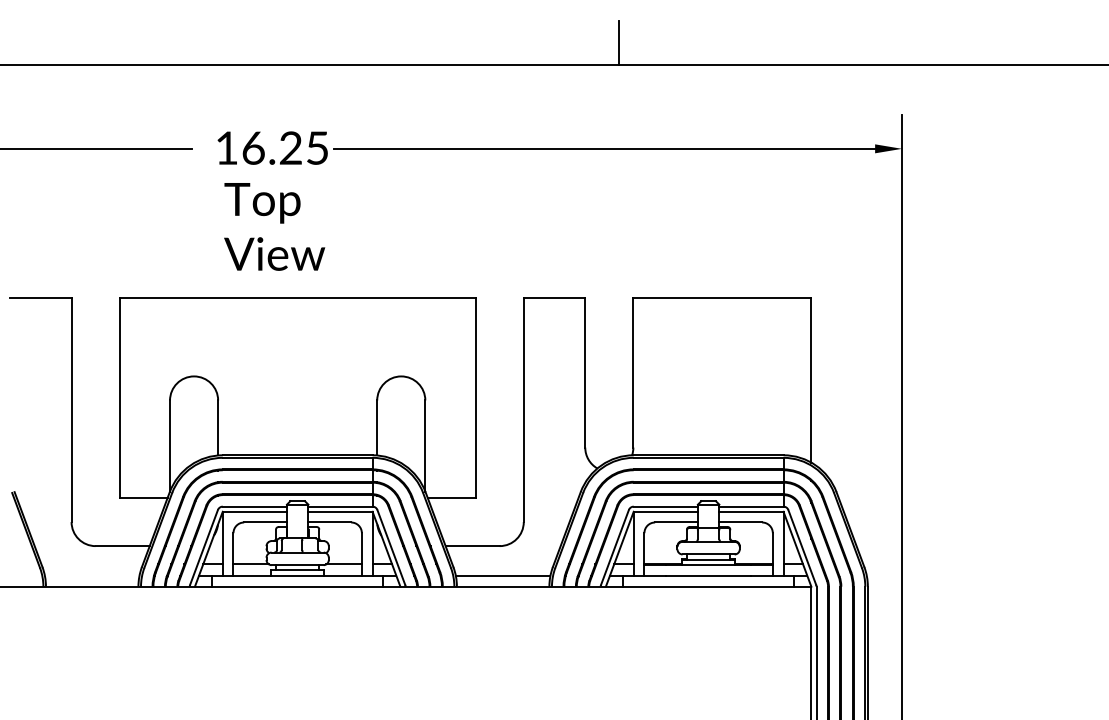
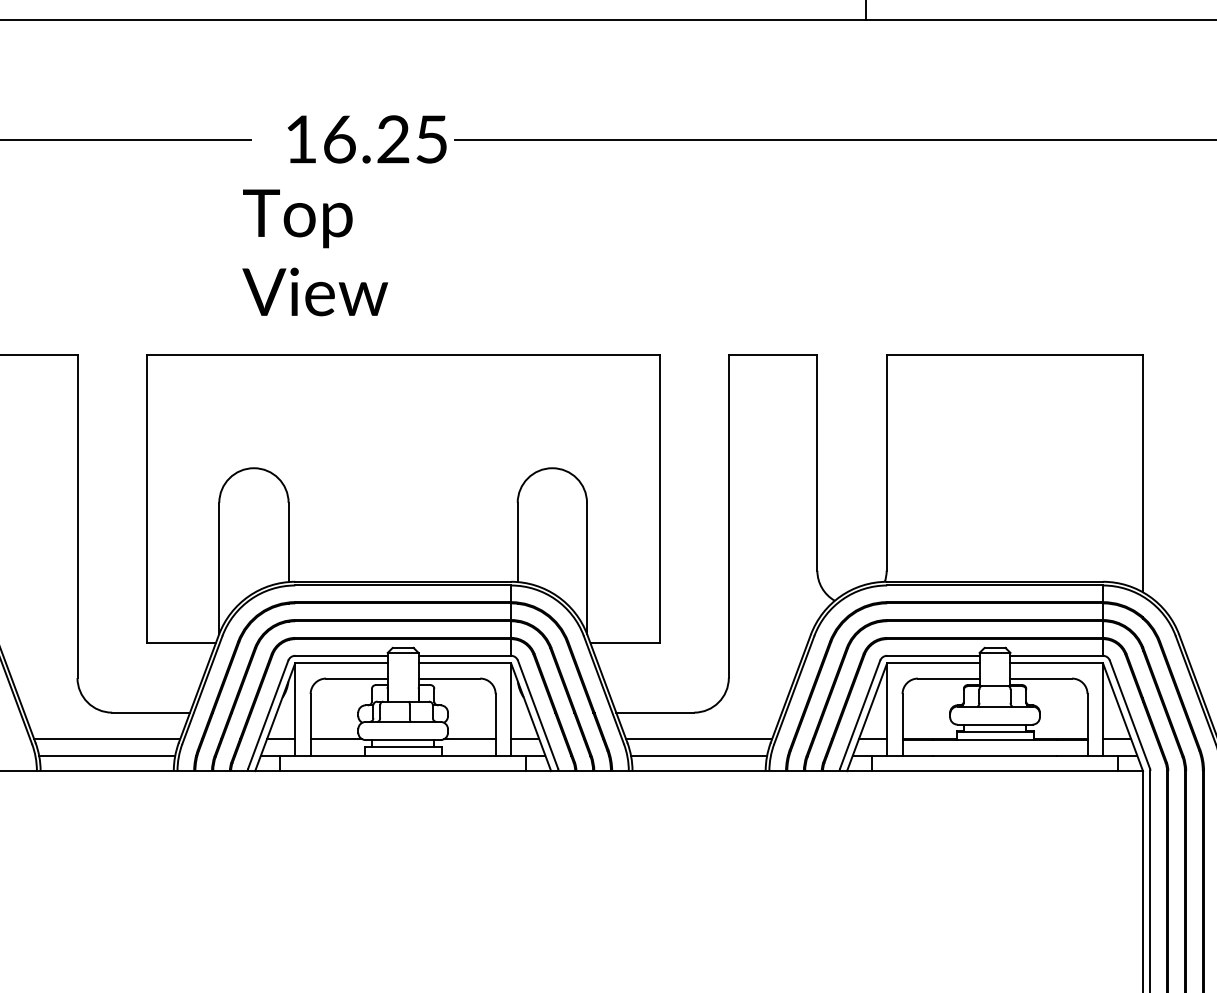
text: (274, 226) -> (315, 252), moved
line: (91, 564) -> (106, 739), added
line: (502, 564) -> (698, 739), added
line: (91, 576) -> (106, 756), added

